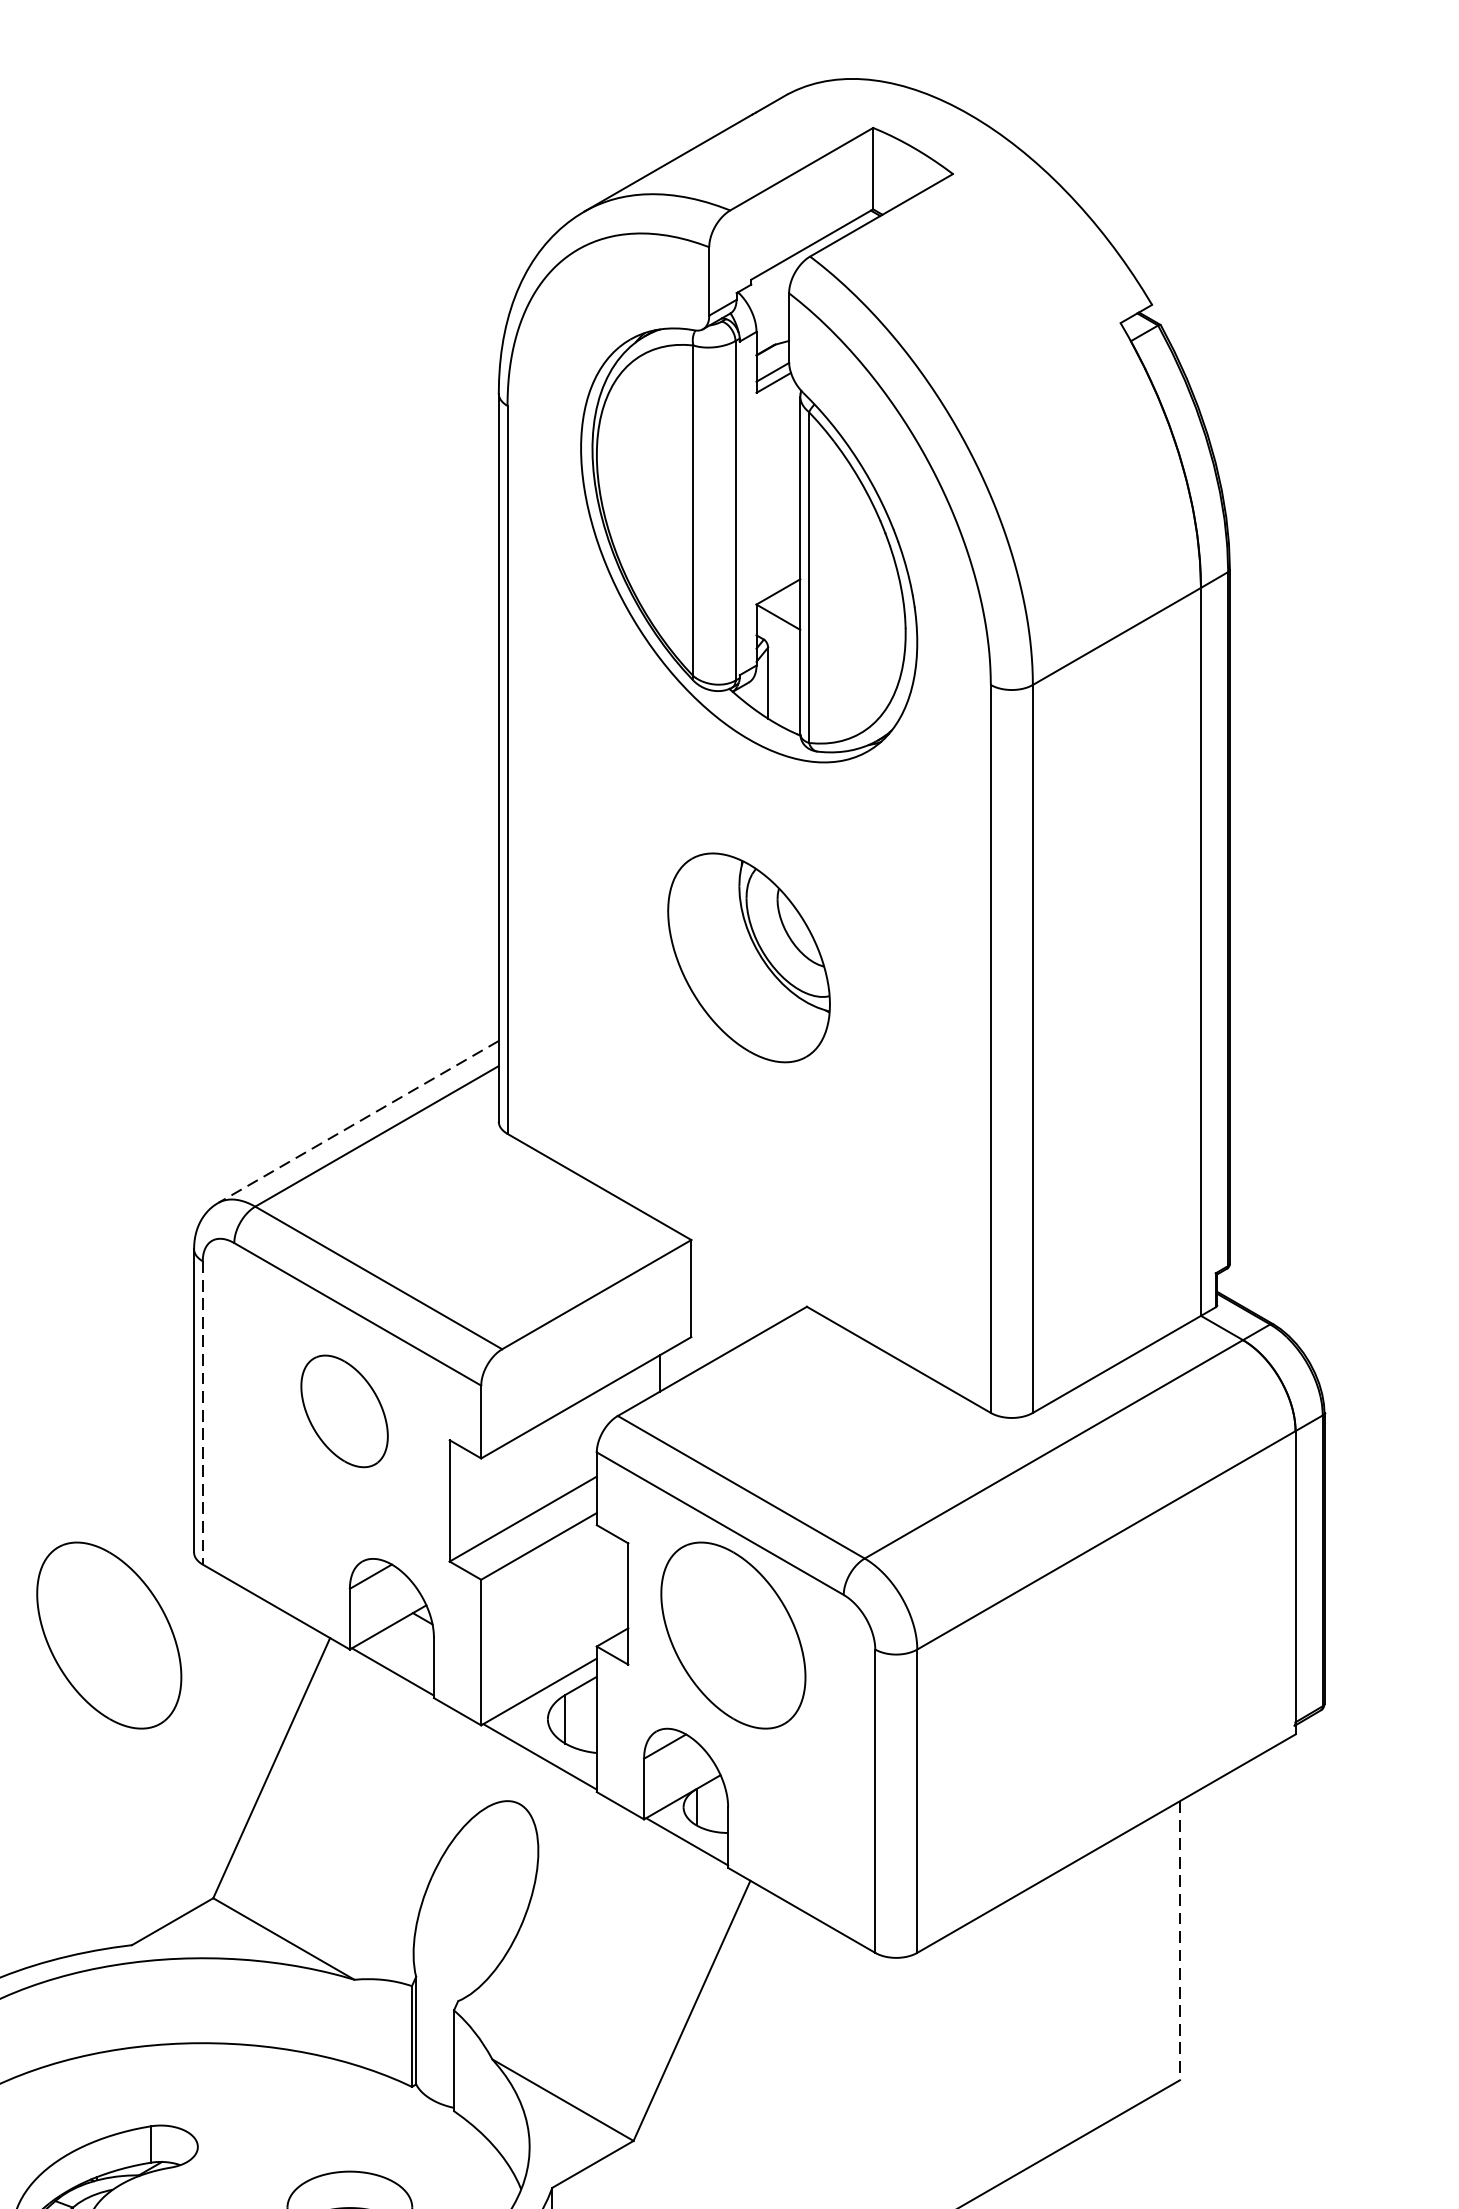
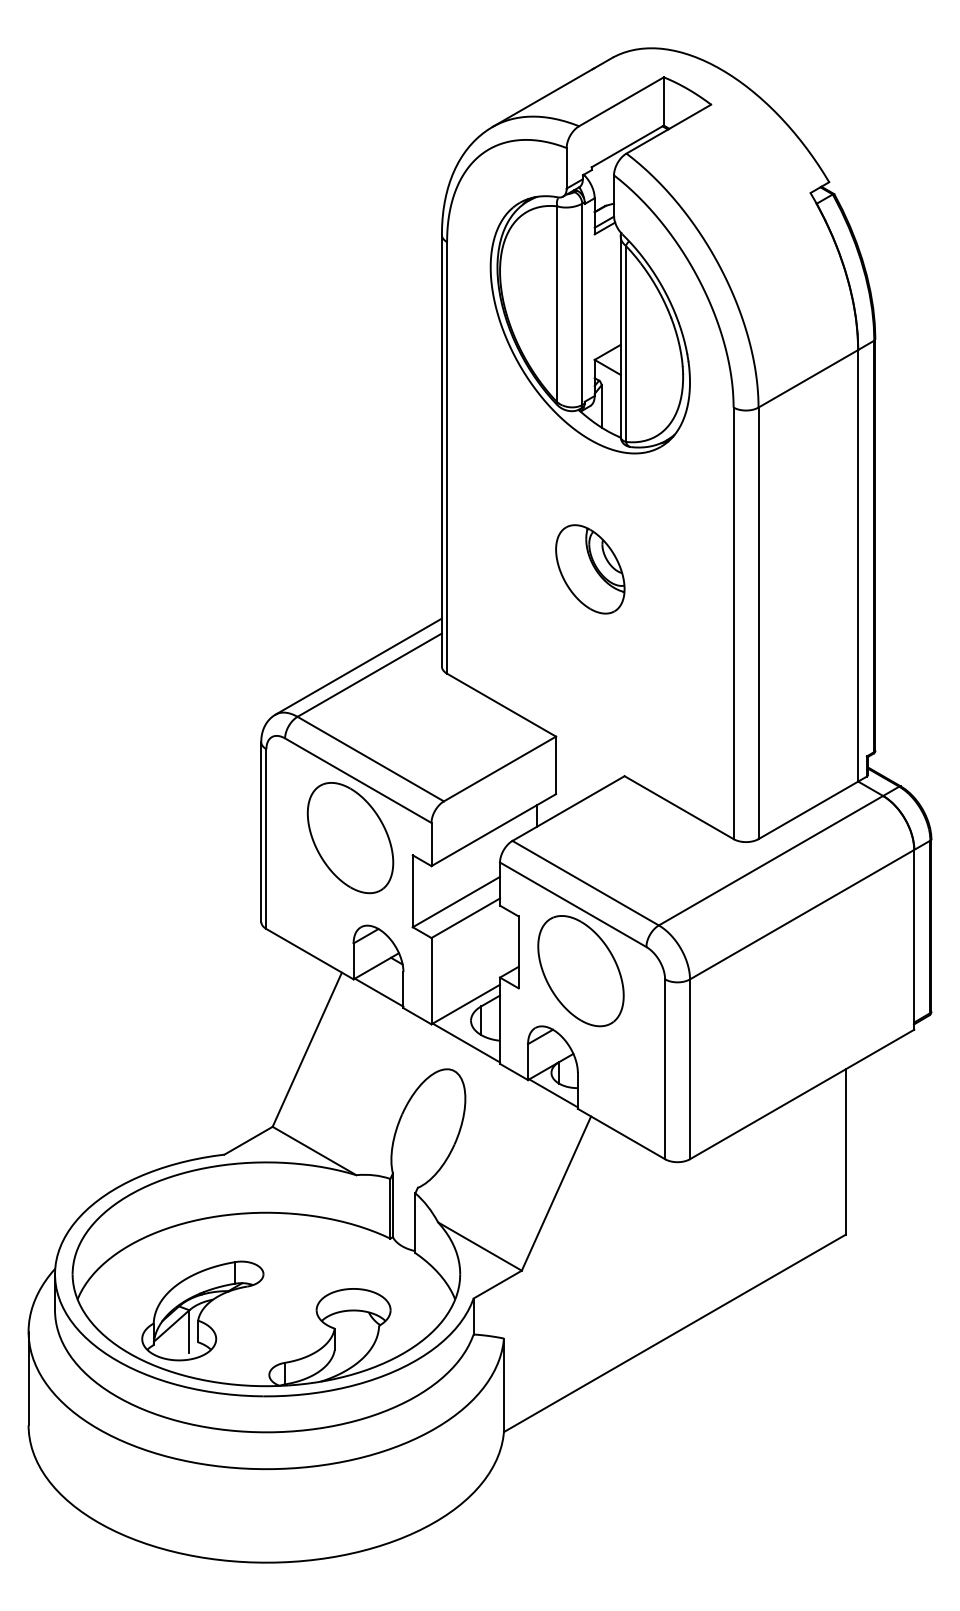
part: (749, 958) -> (590, 569), size x0.71
line: (358, 1121) -> (358, 666), dashed -> solid
part: (344, 1411) -> (350, 838), size x1.67
line: (202, 1413) -> (266, 839), dashed -> solid
part: (108, 1636) -> (210, 971), removed
line: (1179, 1941) -> (845, 1152), dashed -> solid

